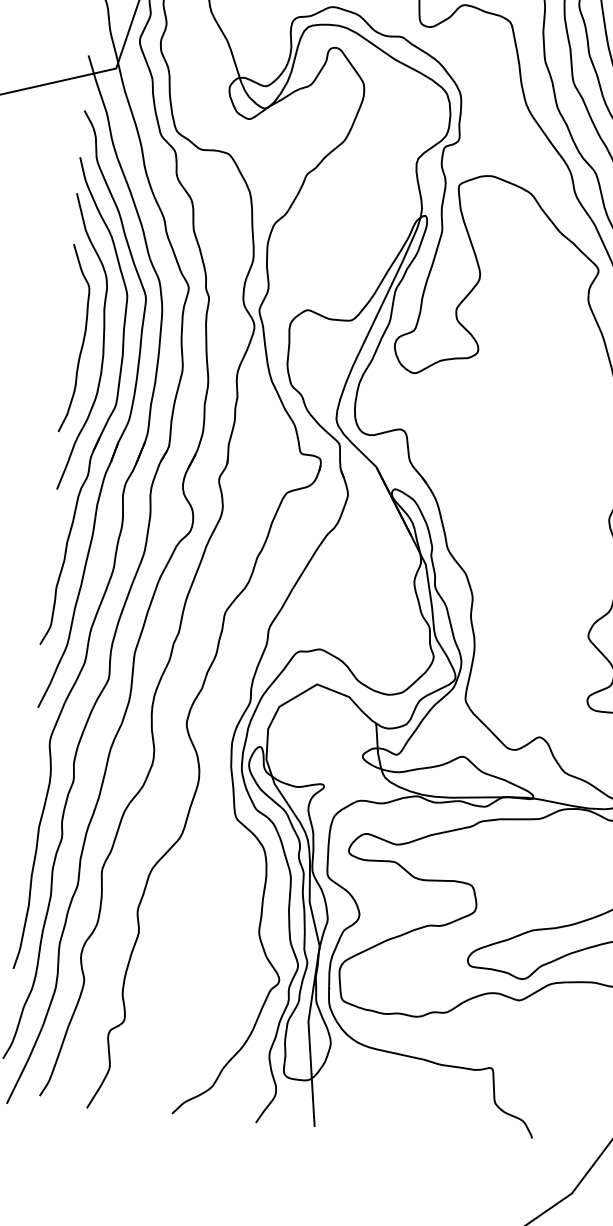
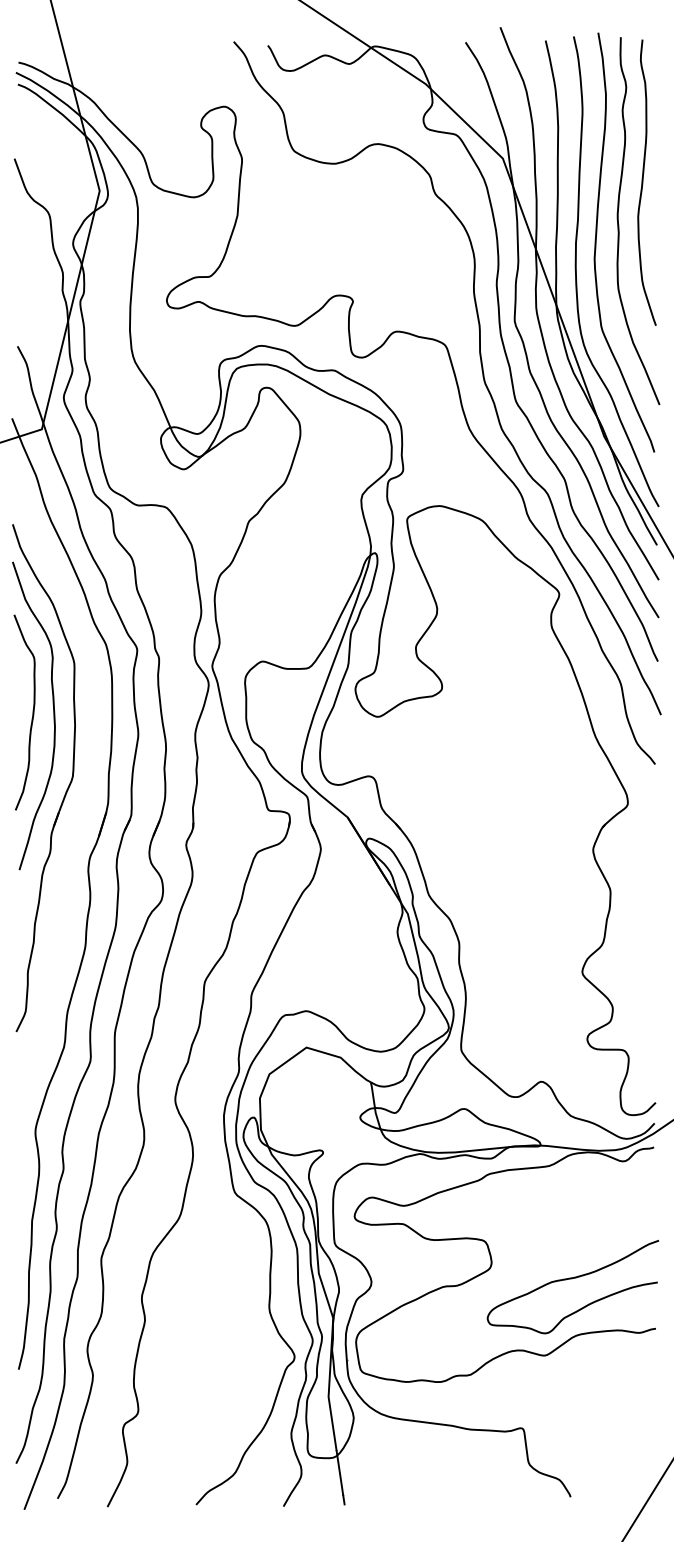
part: (125, 425) -> (84, 797), removed

